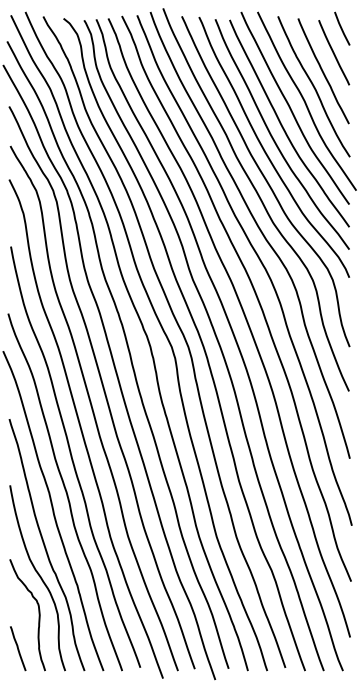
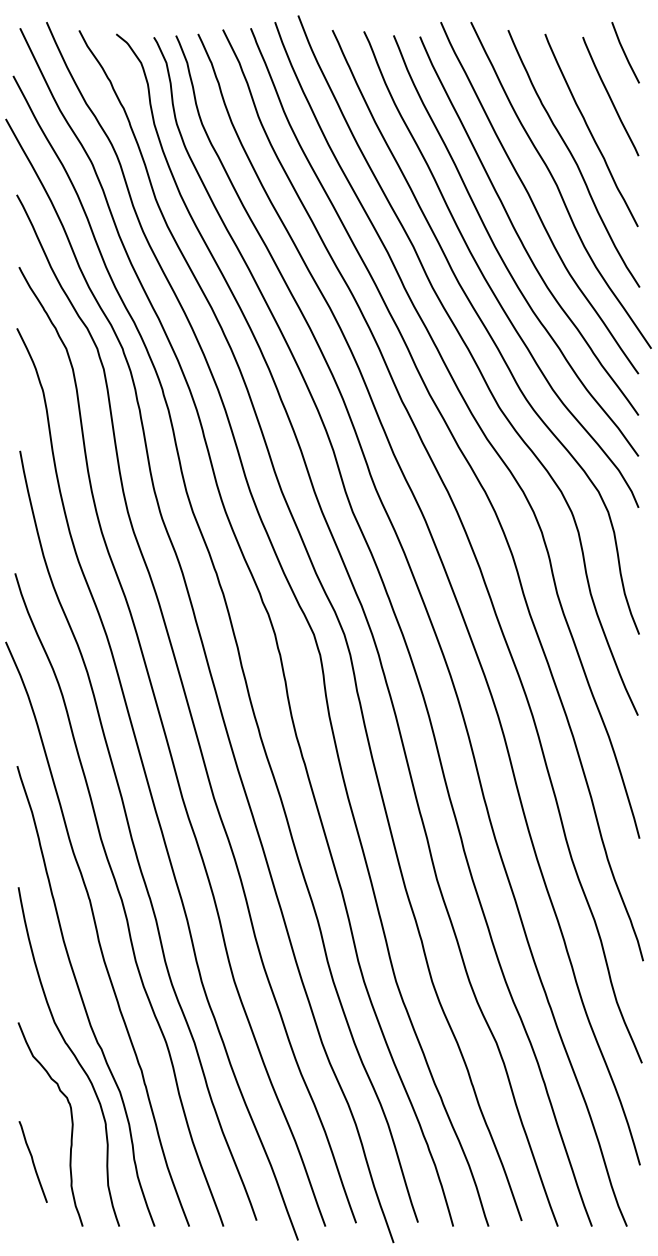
line: (18, 648) -> (33, 1161), moved

